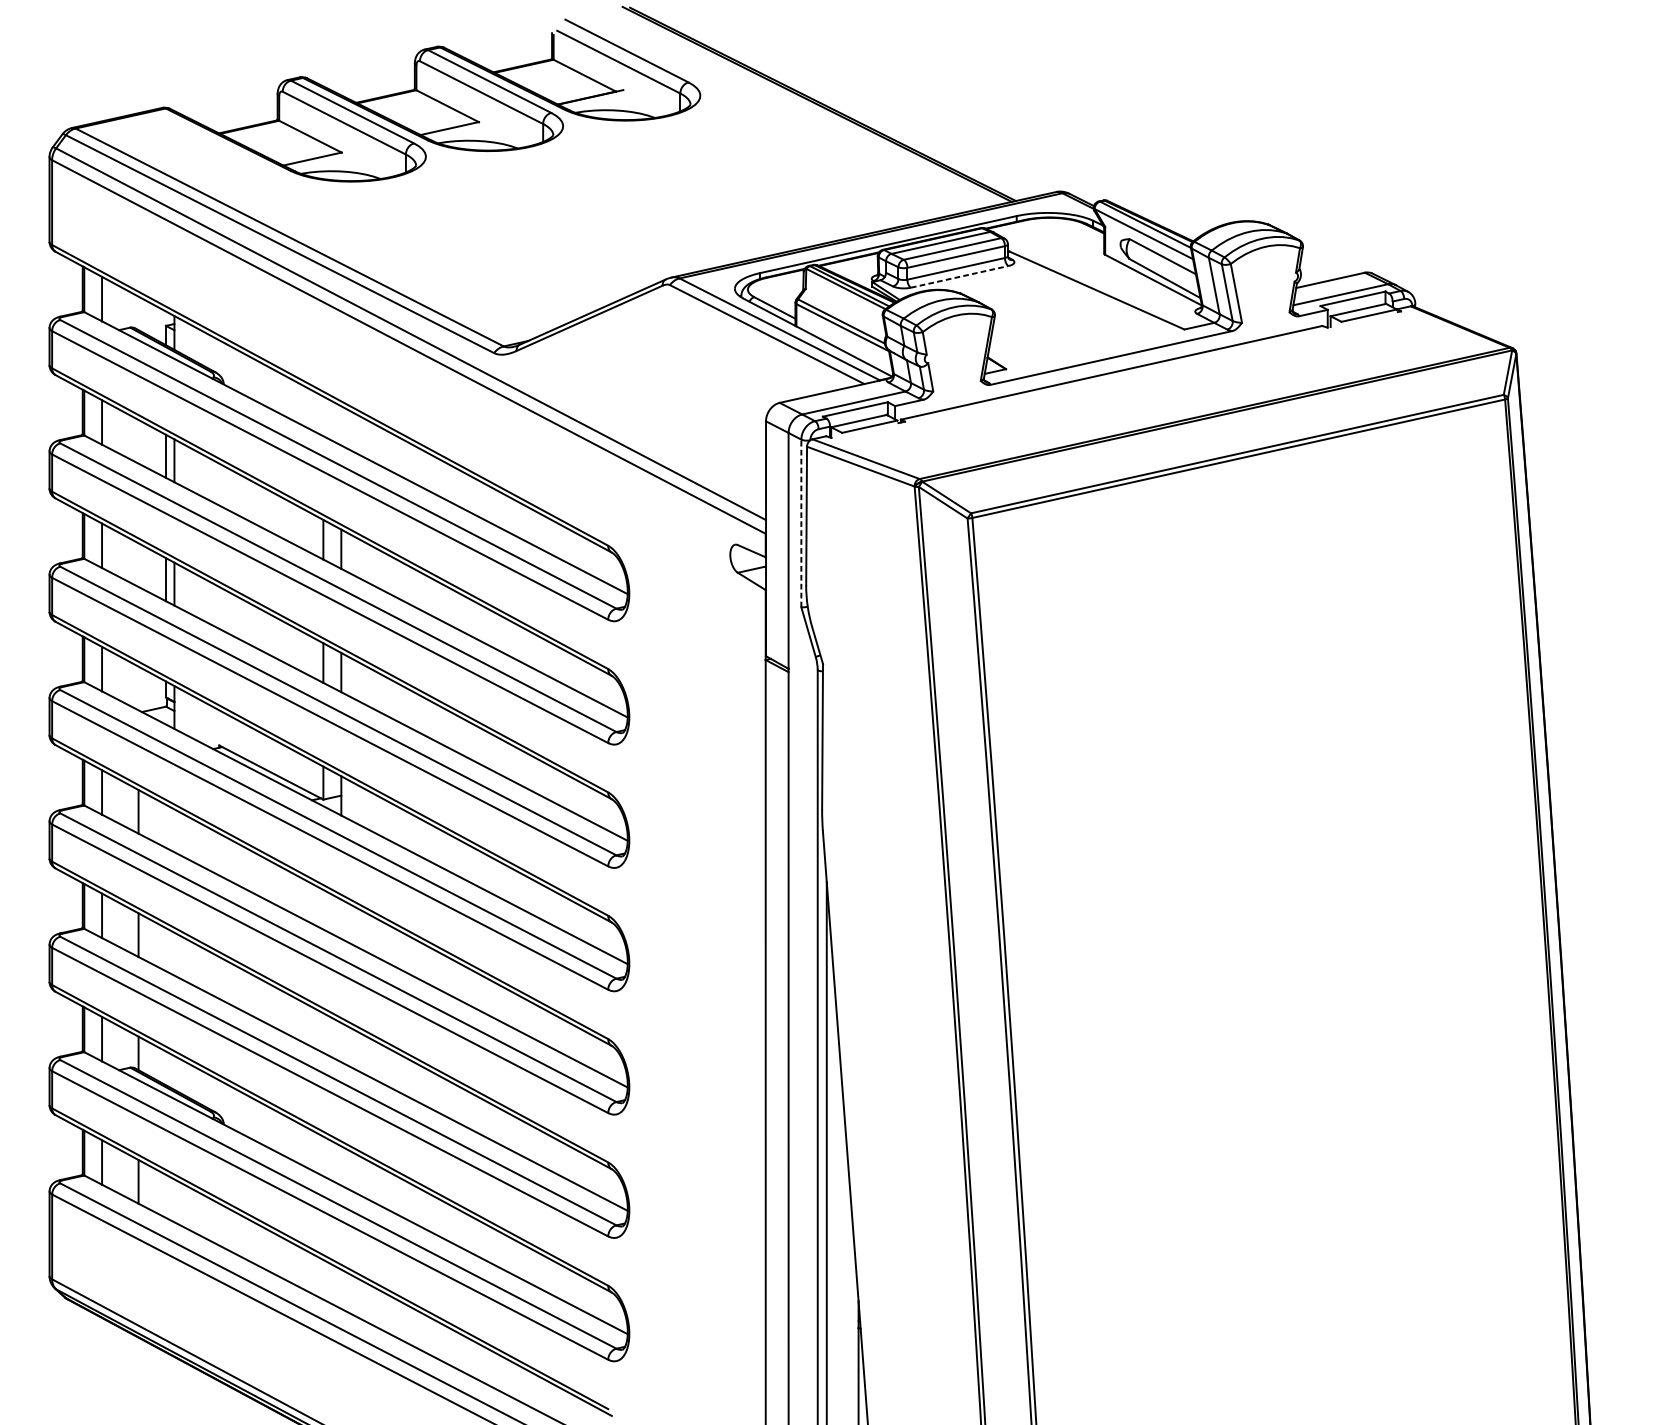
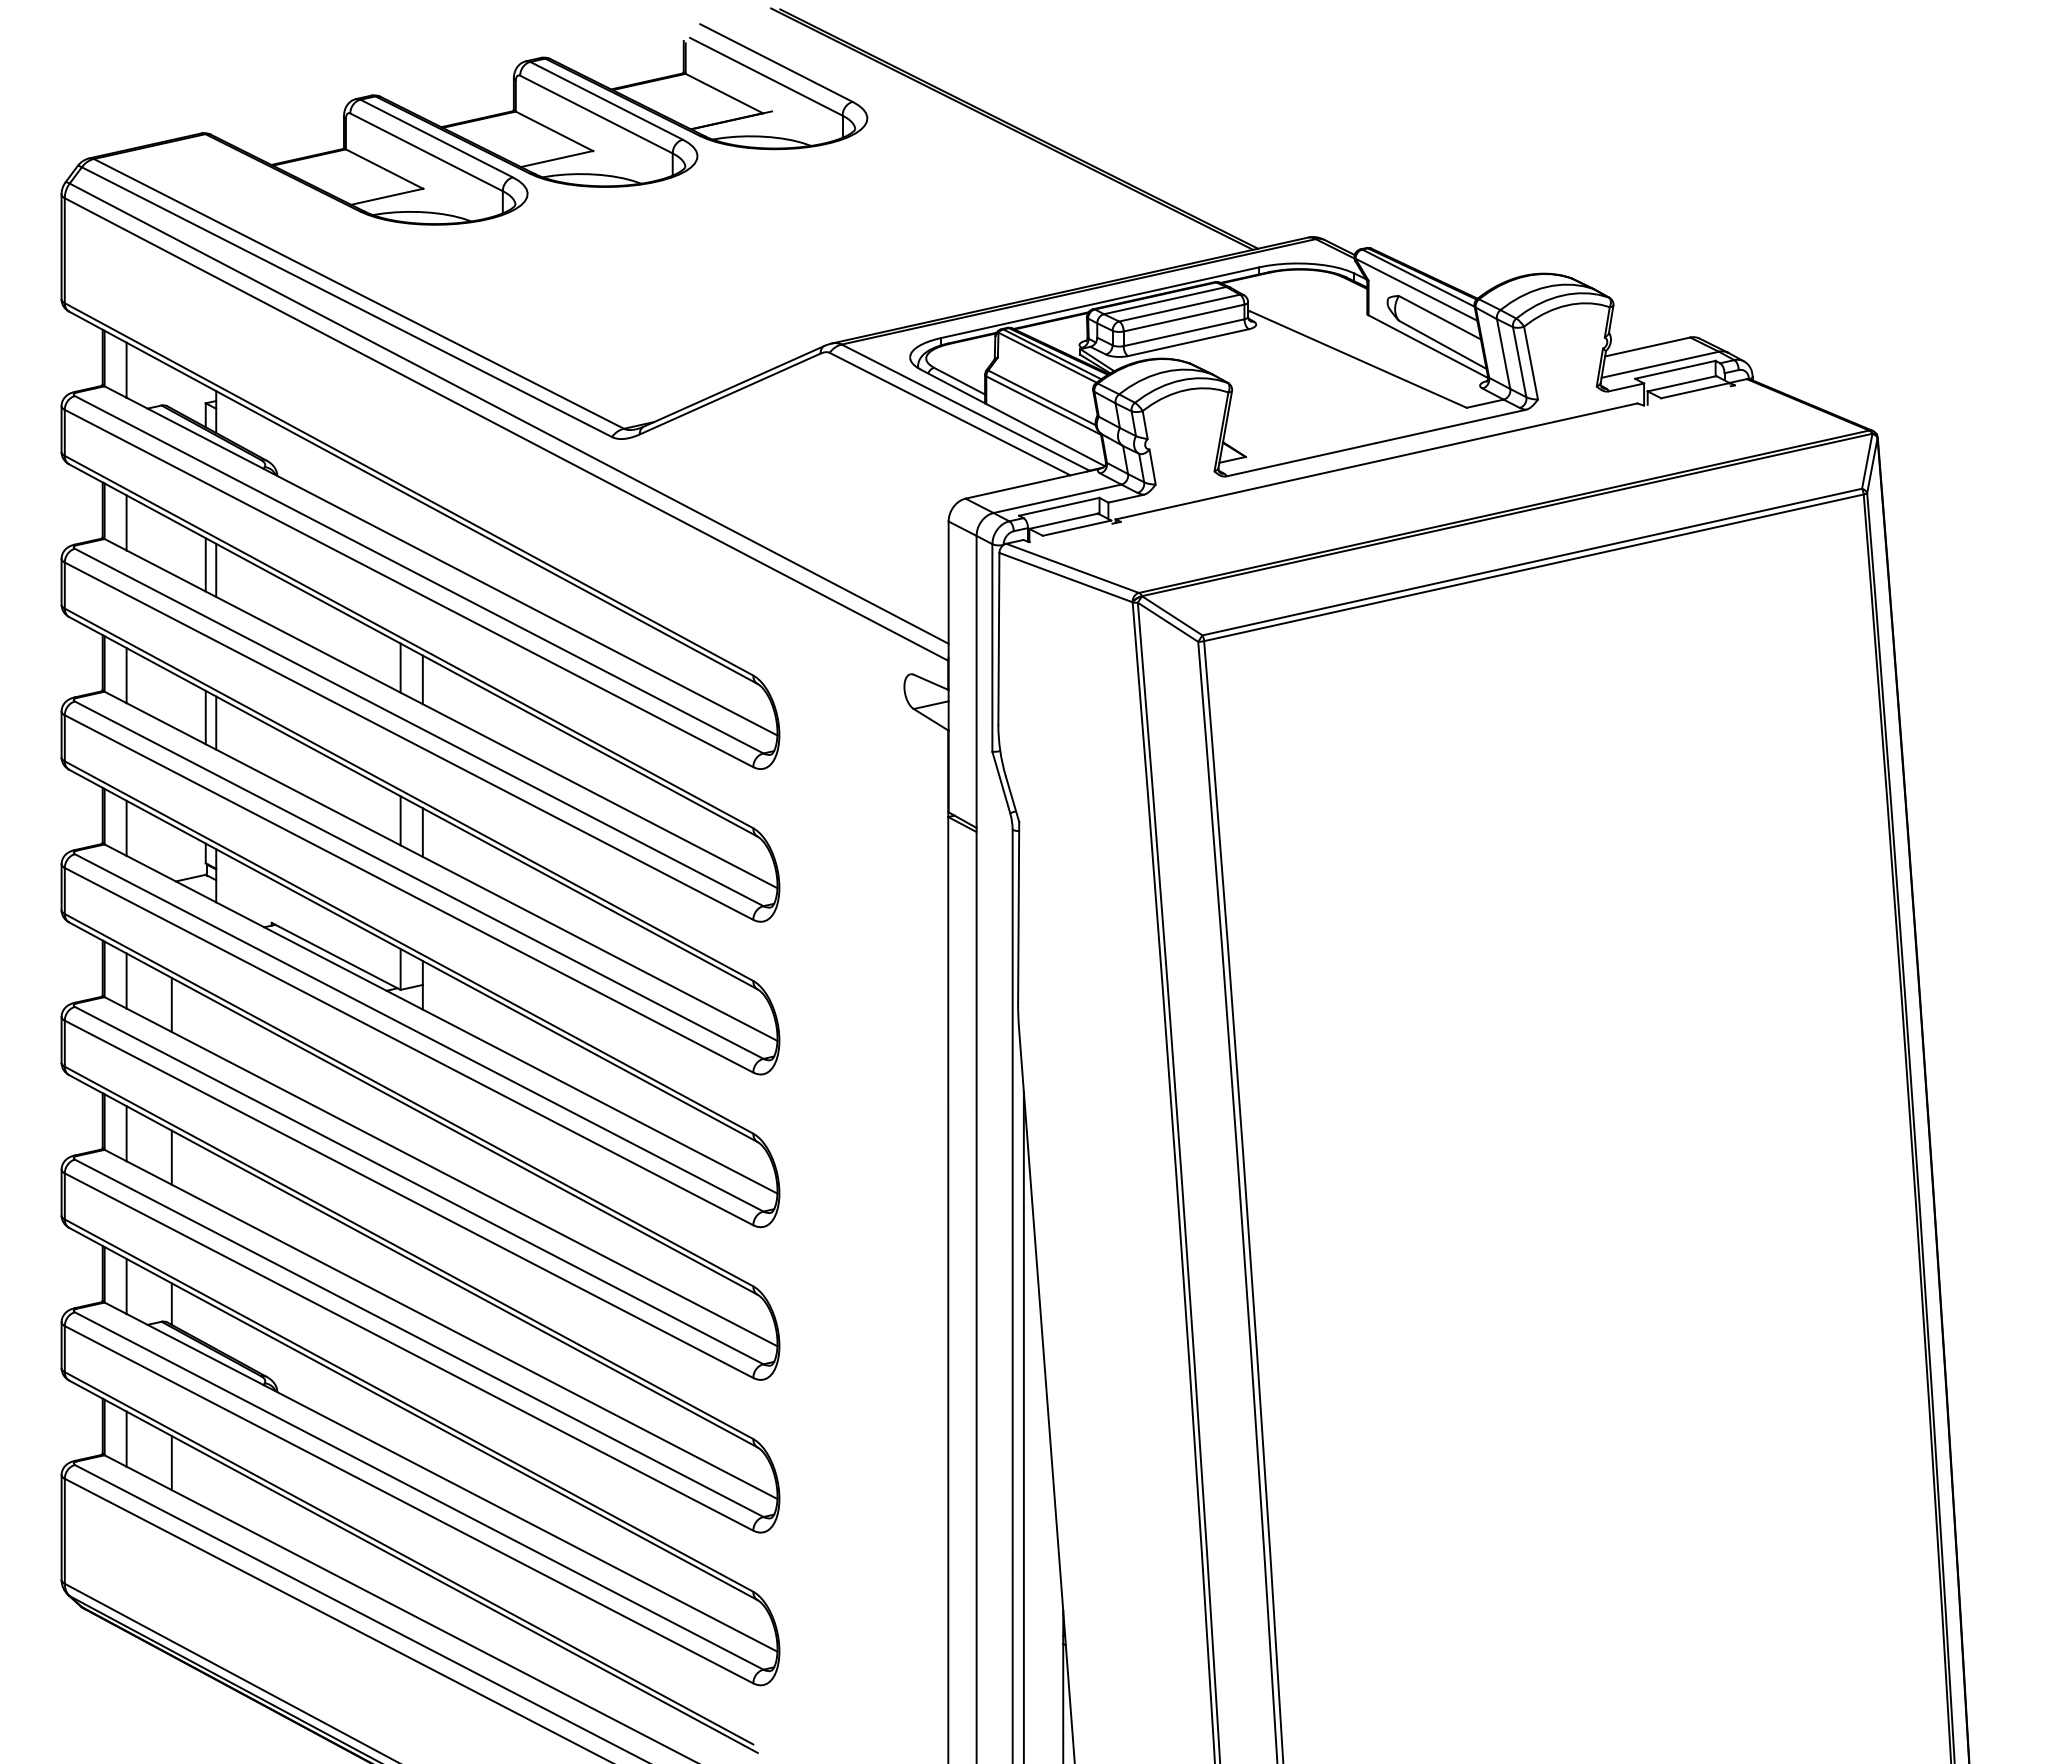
line: (959, 276) -> (1188, 342), dashed -> solid
line: (801, 523) -> (992, 648), dashed -> solid

